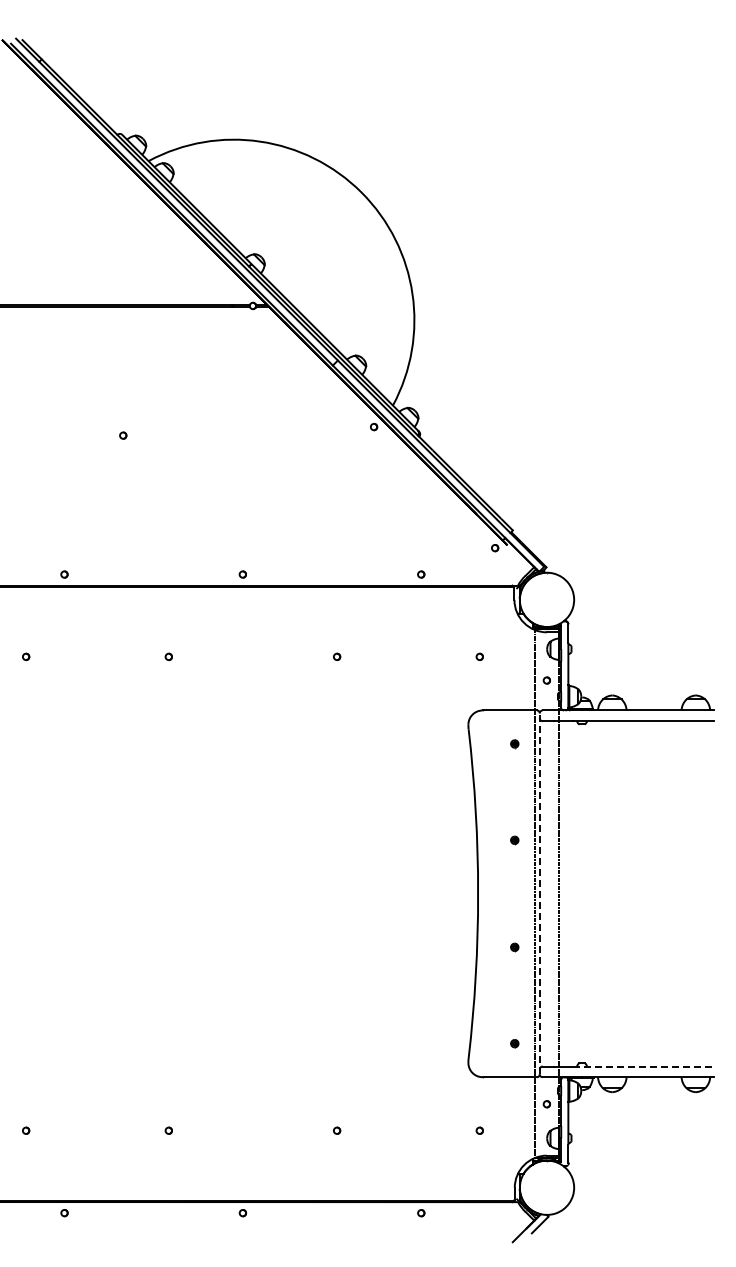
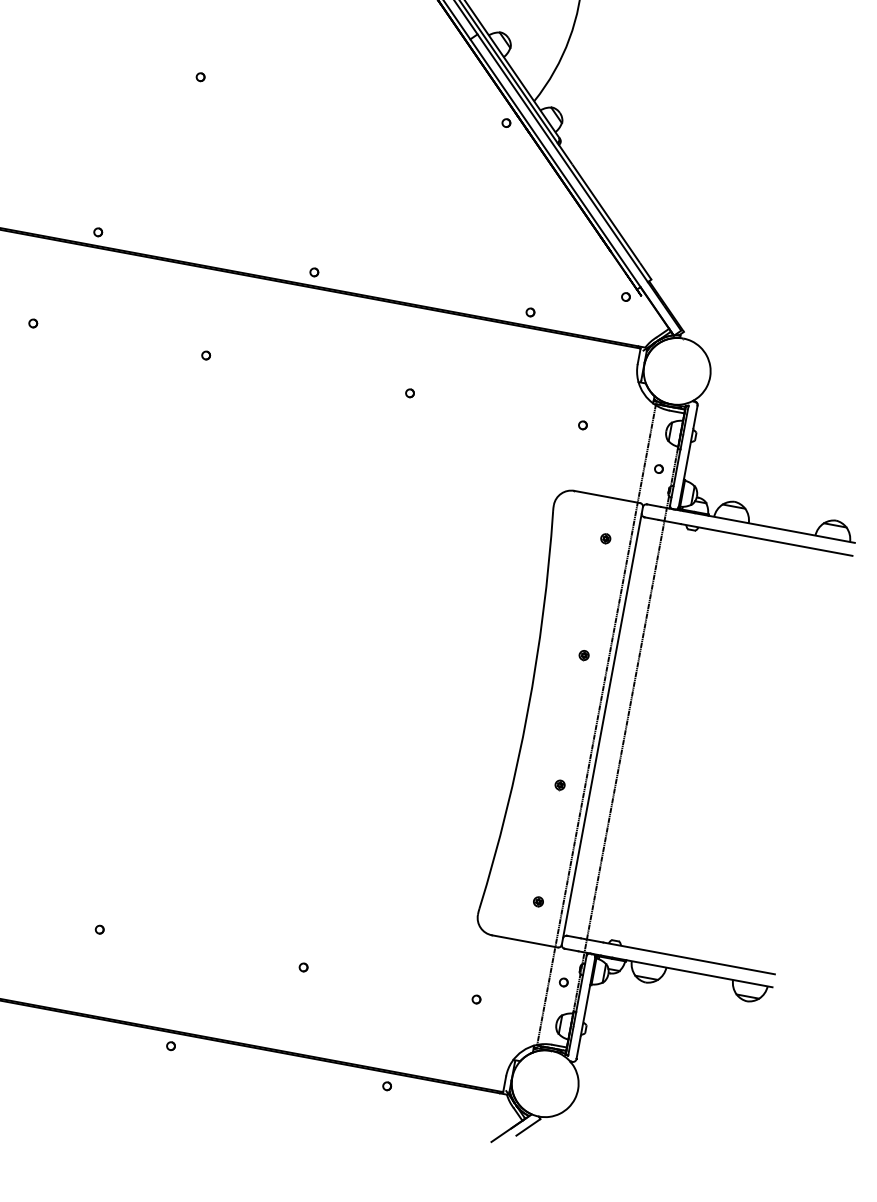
line: (539, 893) -> (602, 725), dashed -> solid
line: (643, 1066) -> (689, 958), dashed -> solid

